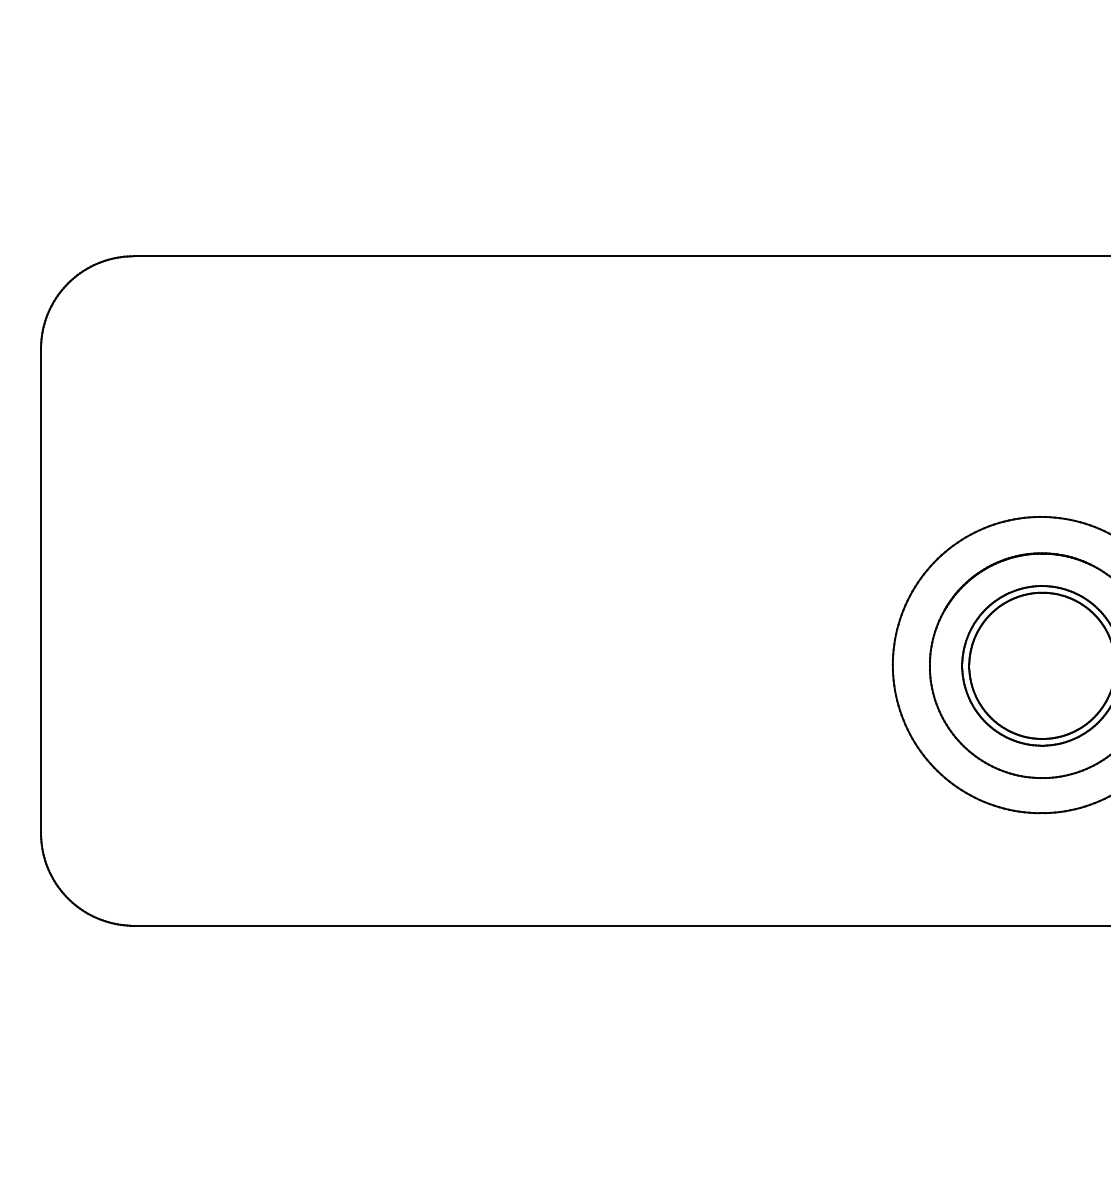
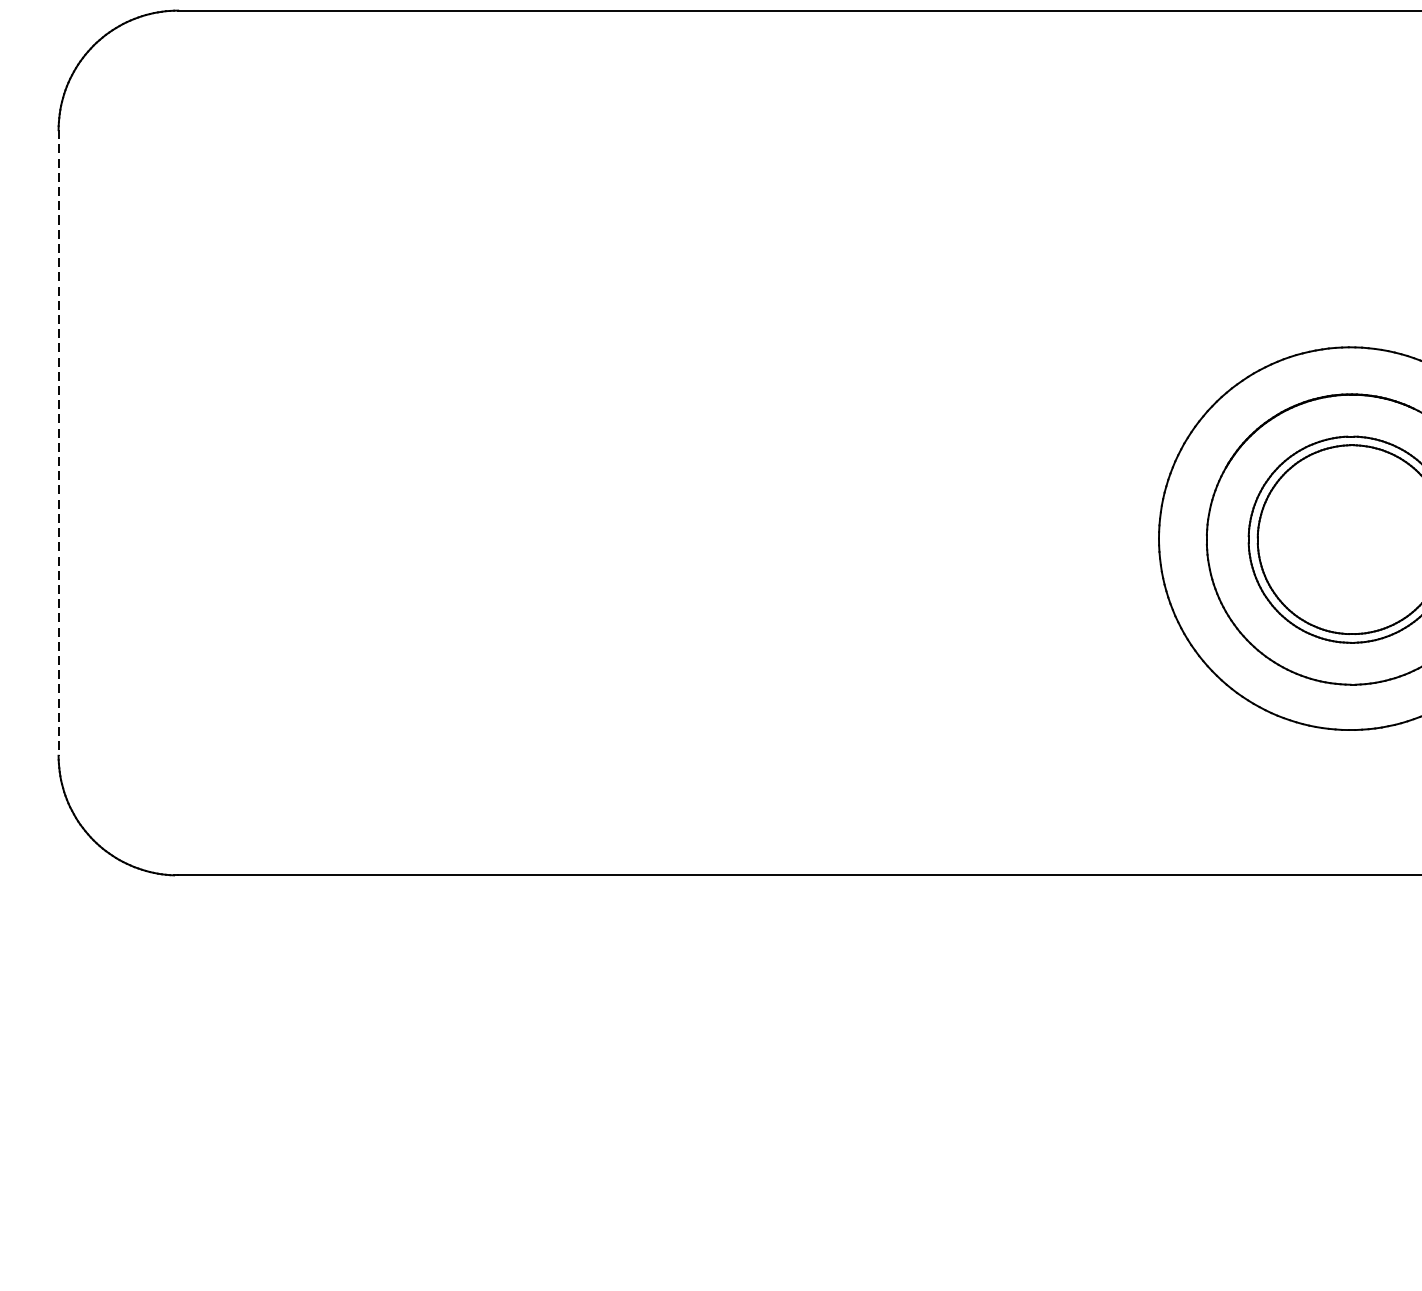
line: (40, 591) -> (57, 443), solid -> dashed

